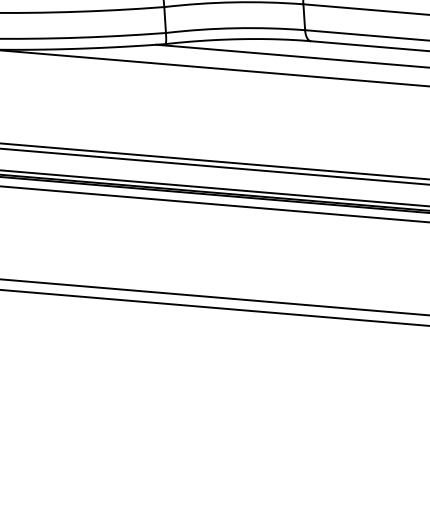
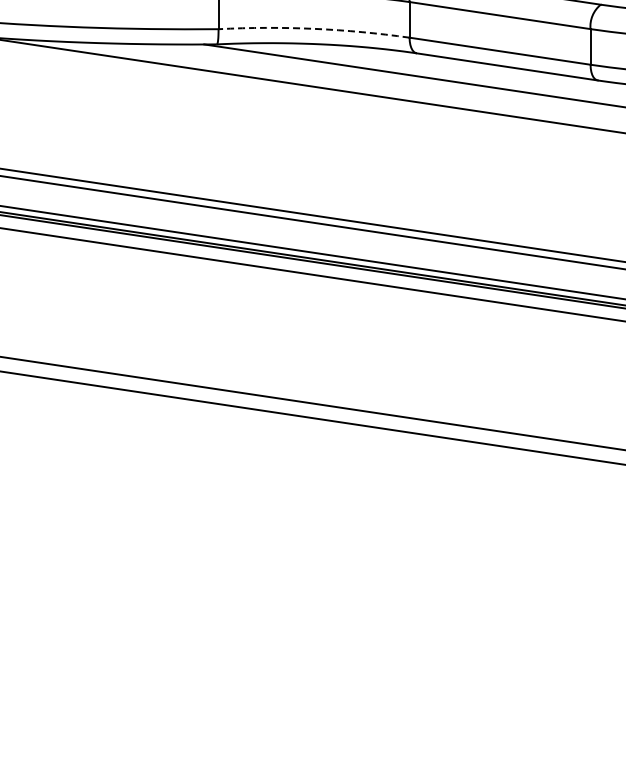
arc: (235, 27) -> (314, 28), solid -> dashed

